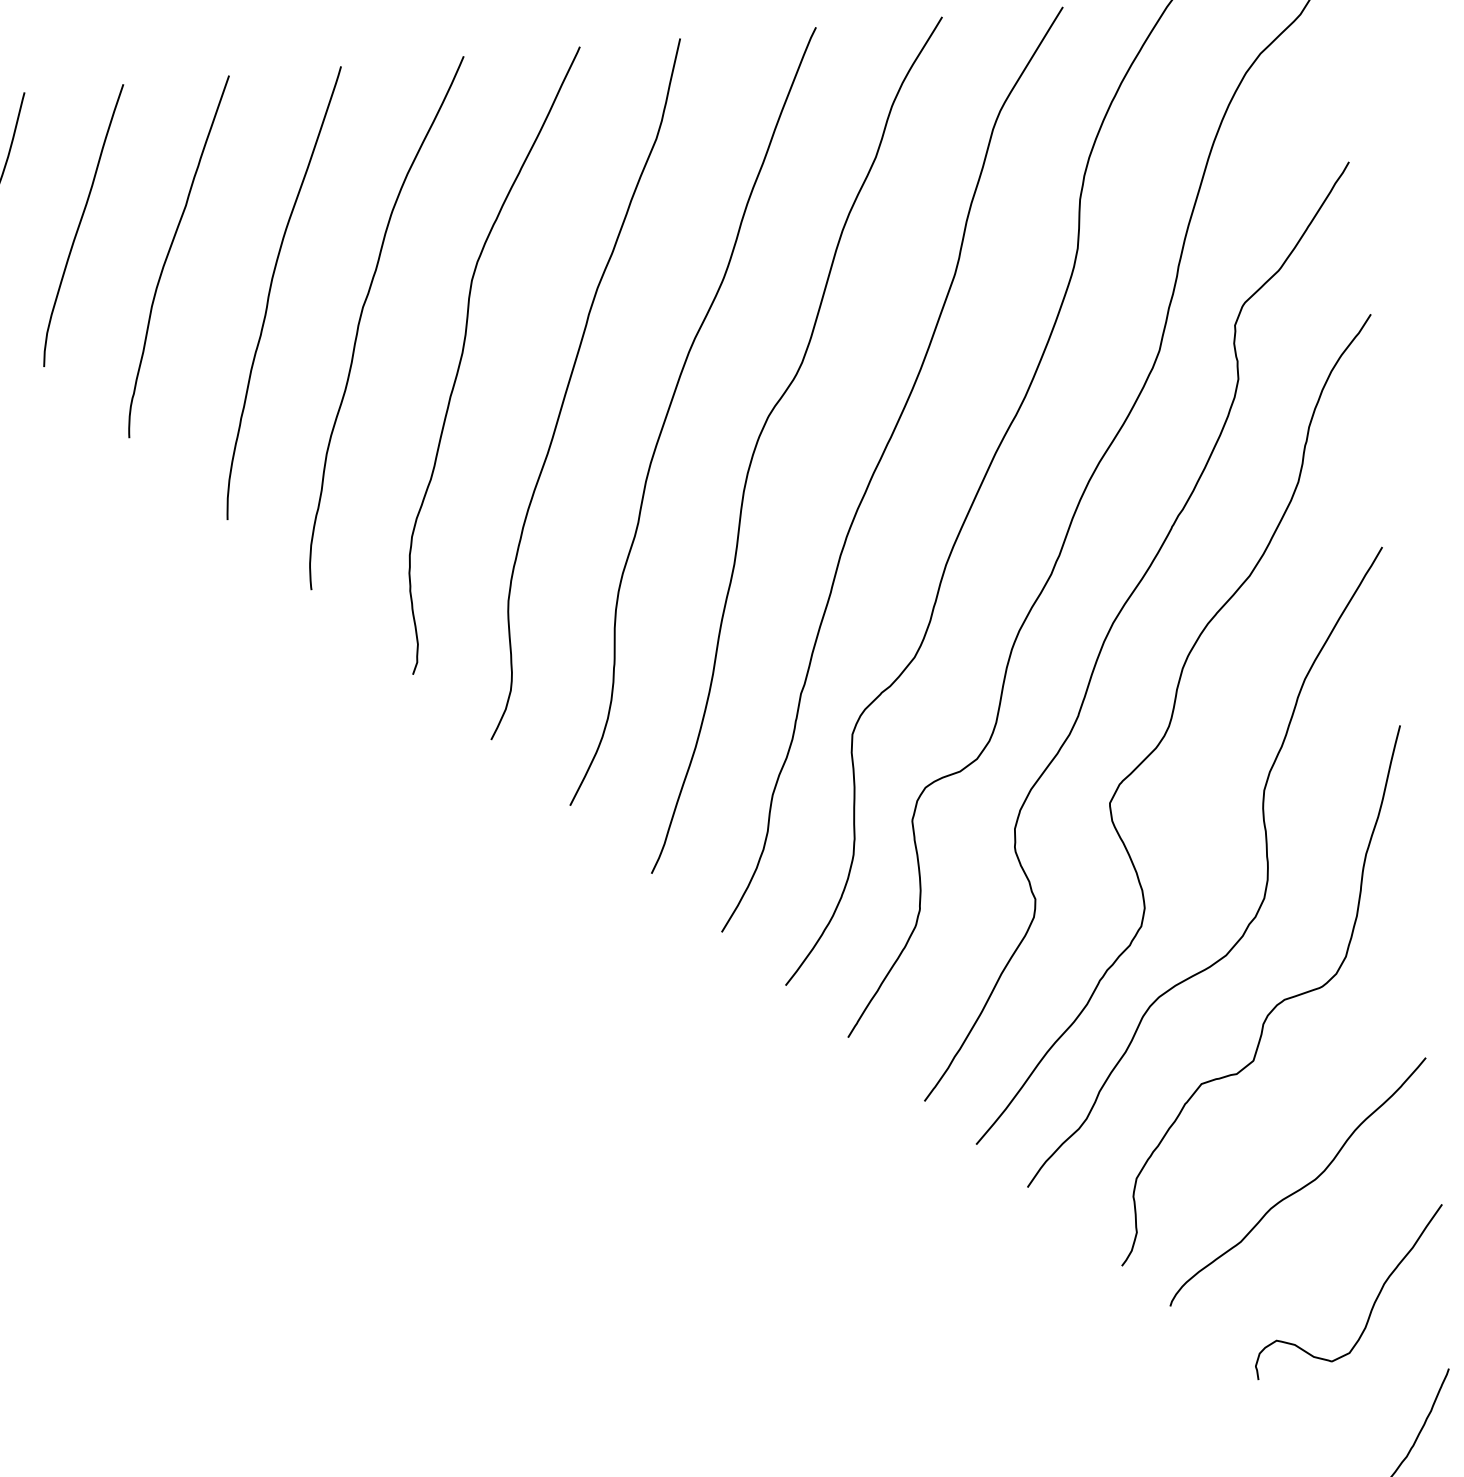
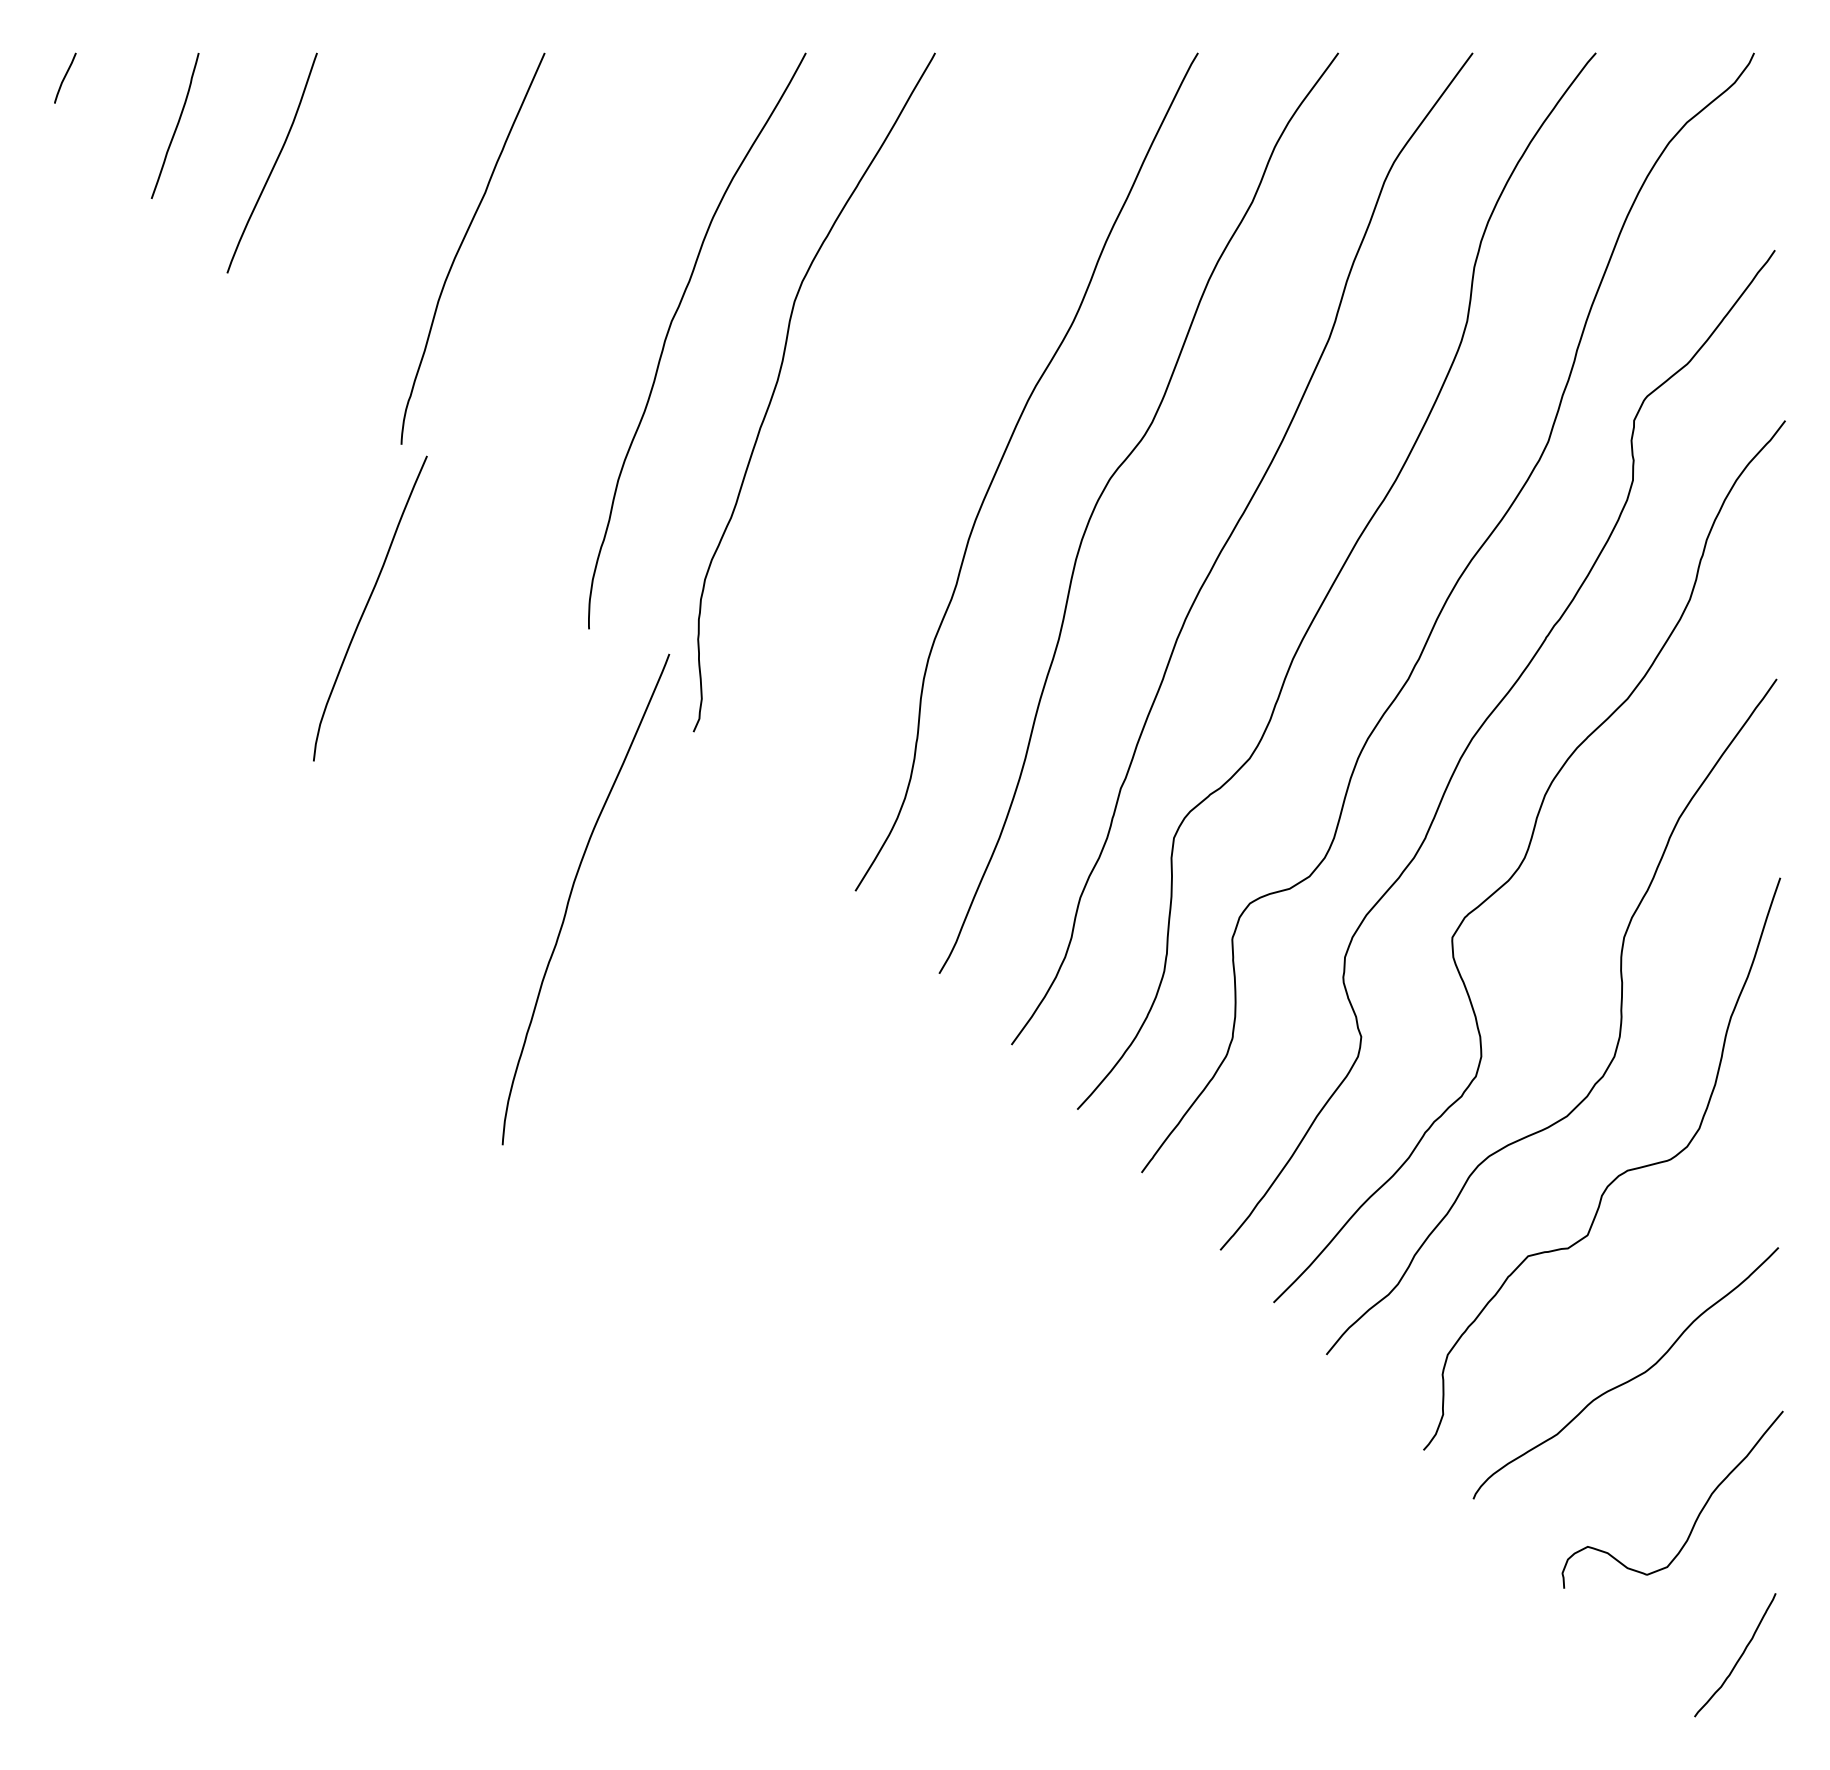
curve: (80, 223) -> (367, 606), moved
curve: (270, 290) -> (571, 895), moved
curve: (569, 383) -> (893, 424), removed

